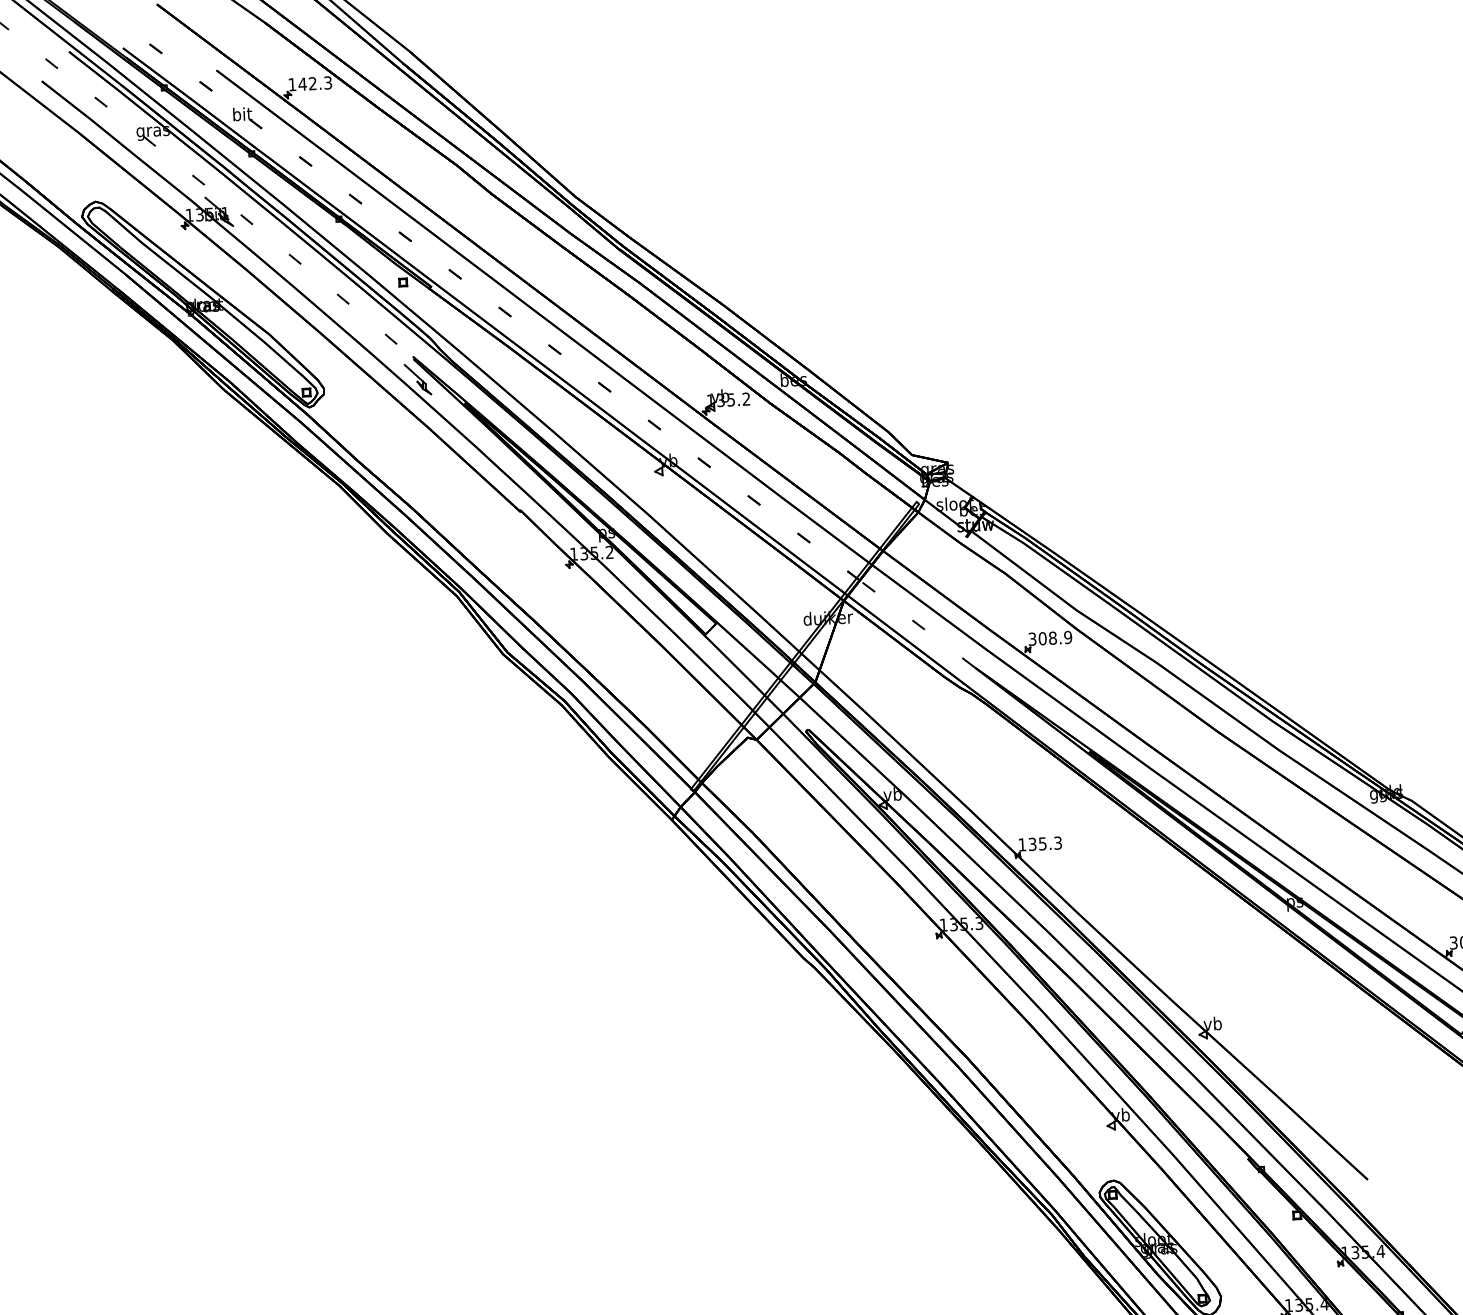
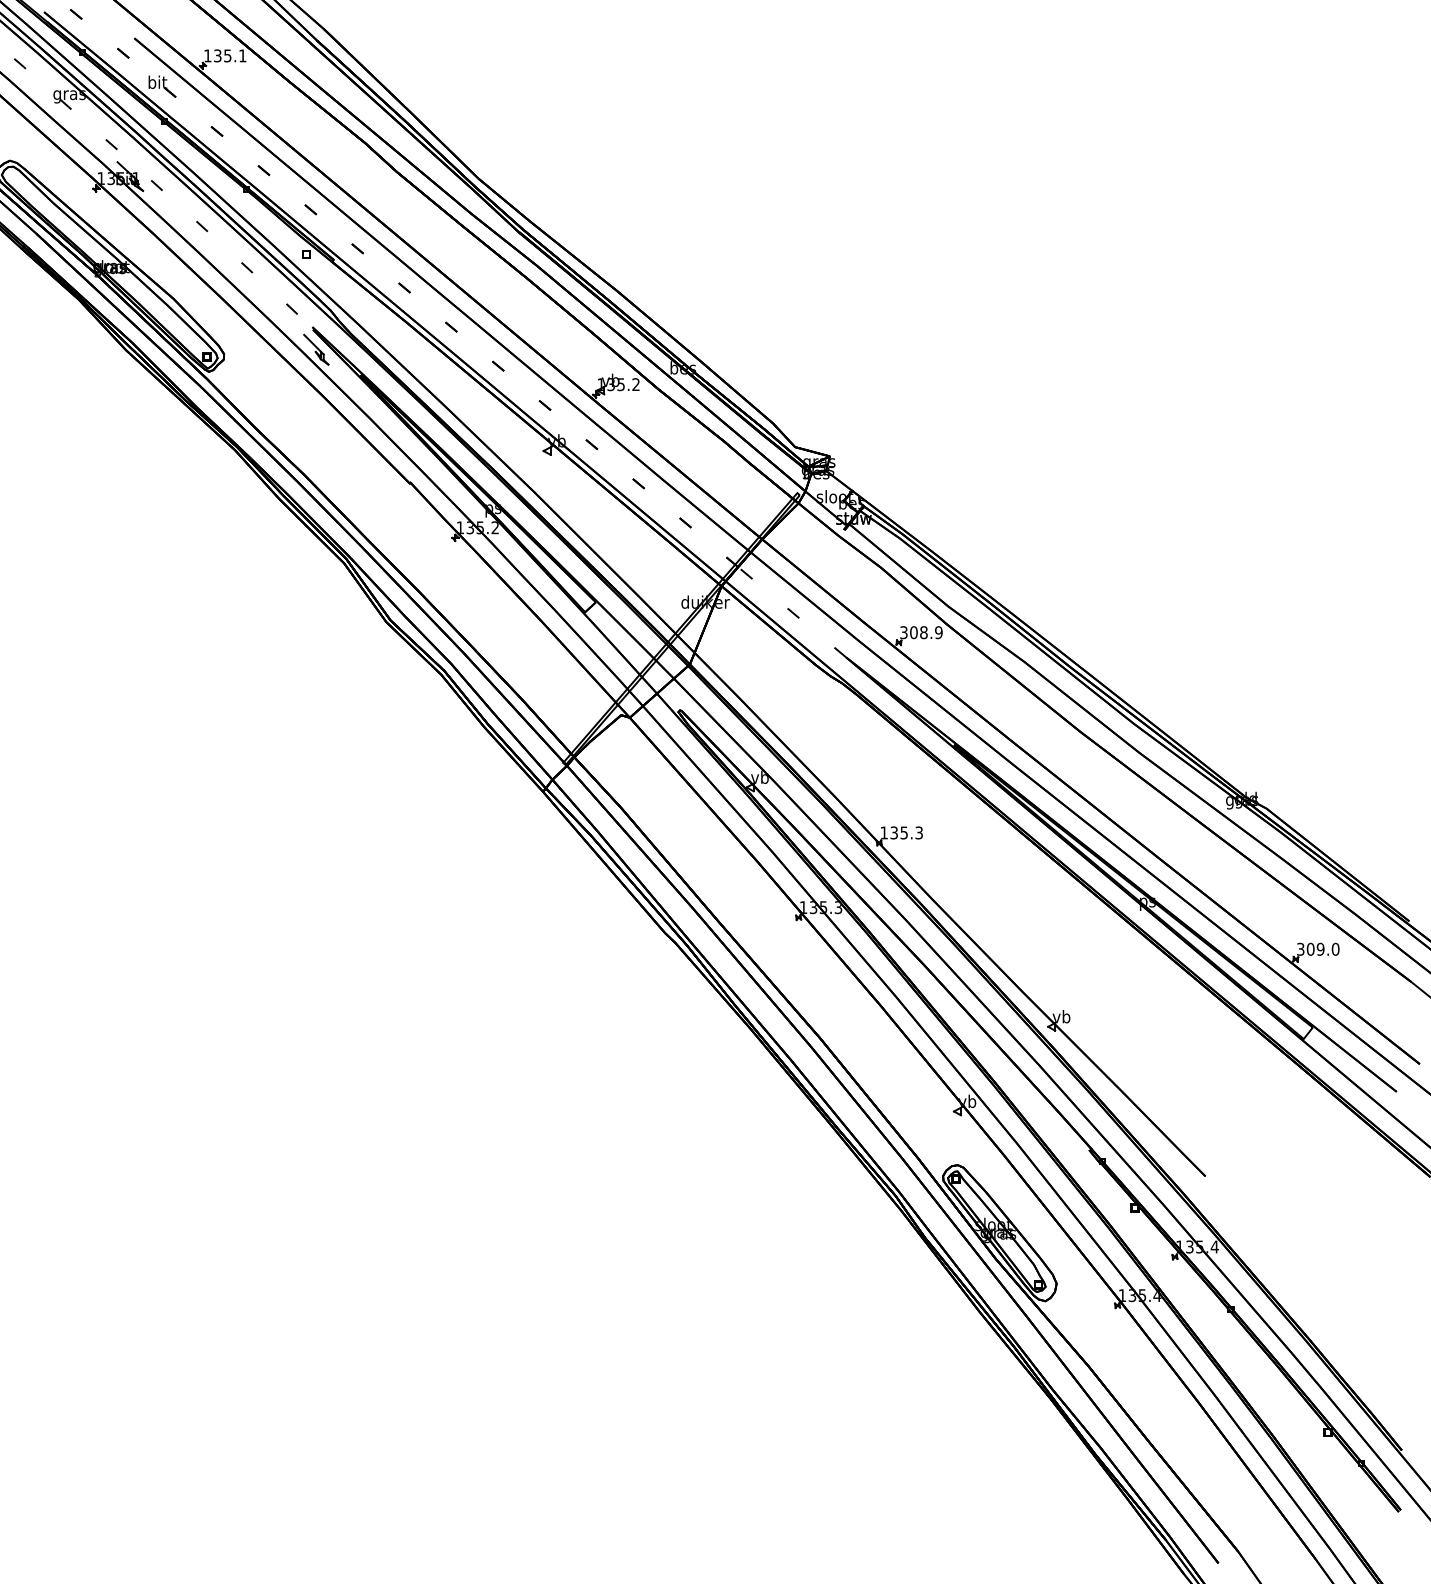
text: (314, 83) -> (229, 55), 142.3 -> 135.1

